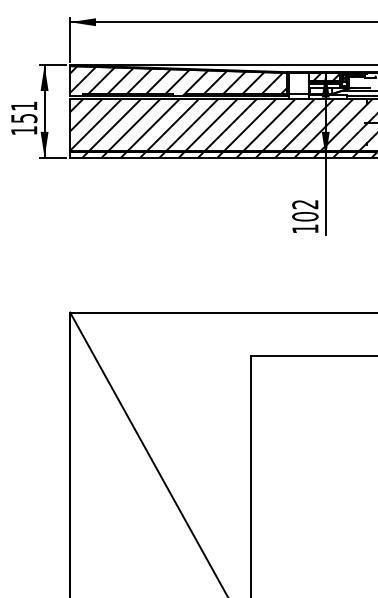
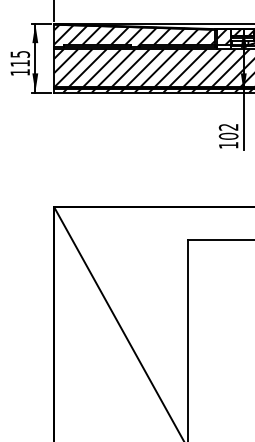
hatch: (298, 83) -> (223, 37), added
text: (24, 111) -> (20, 58), 151 -> 115

